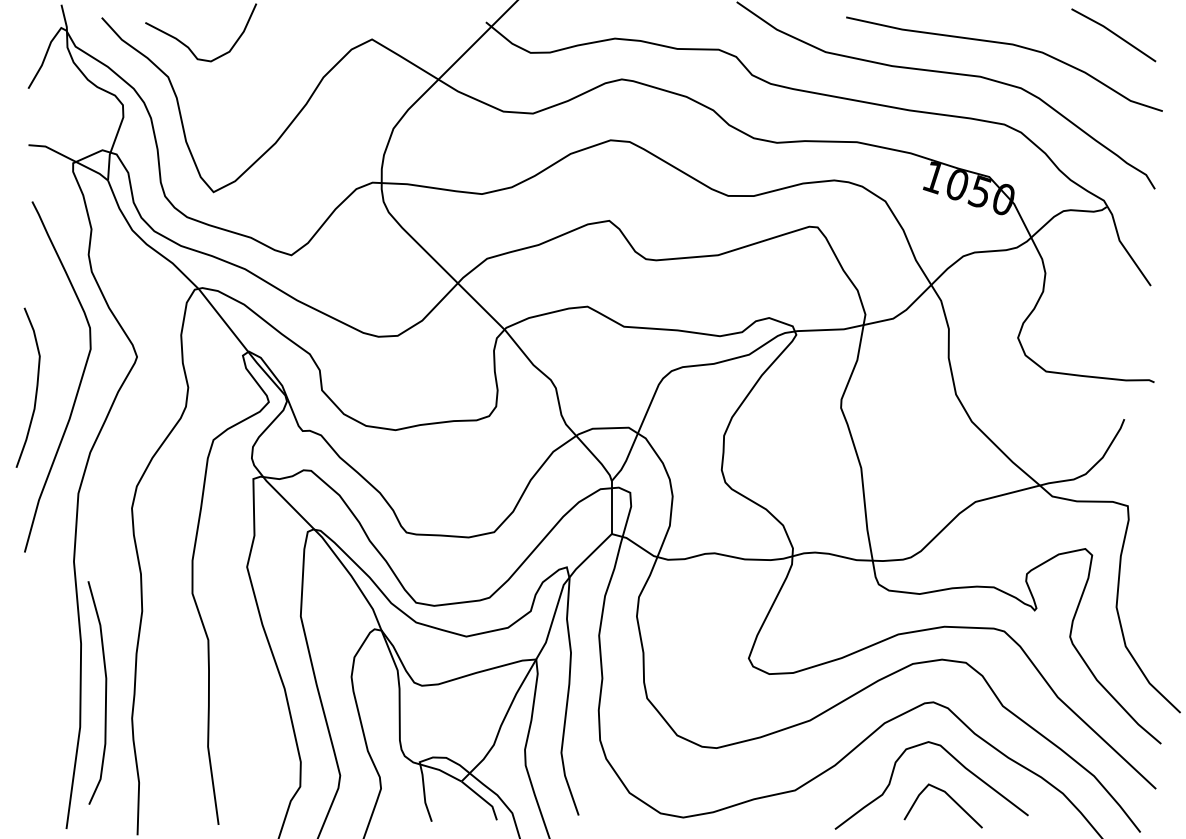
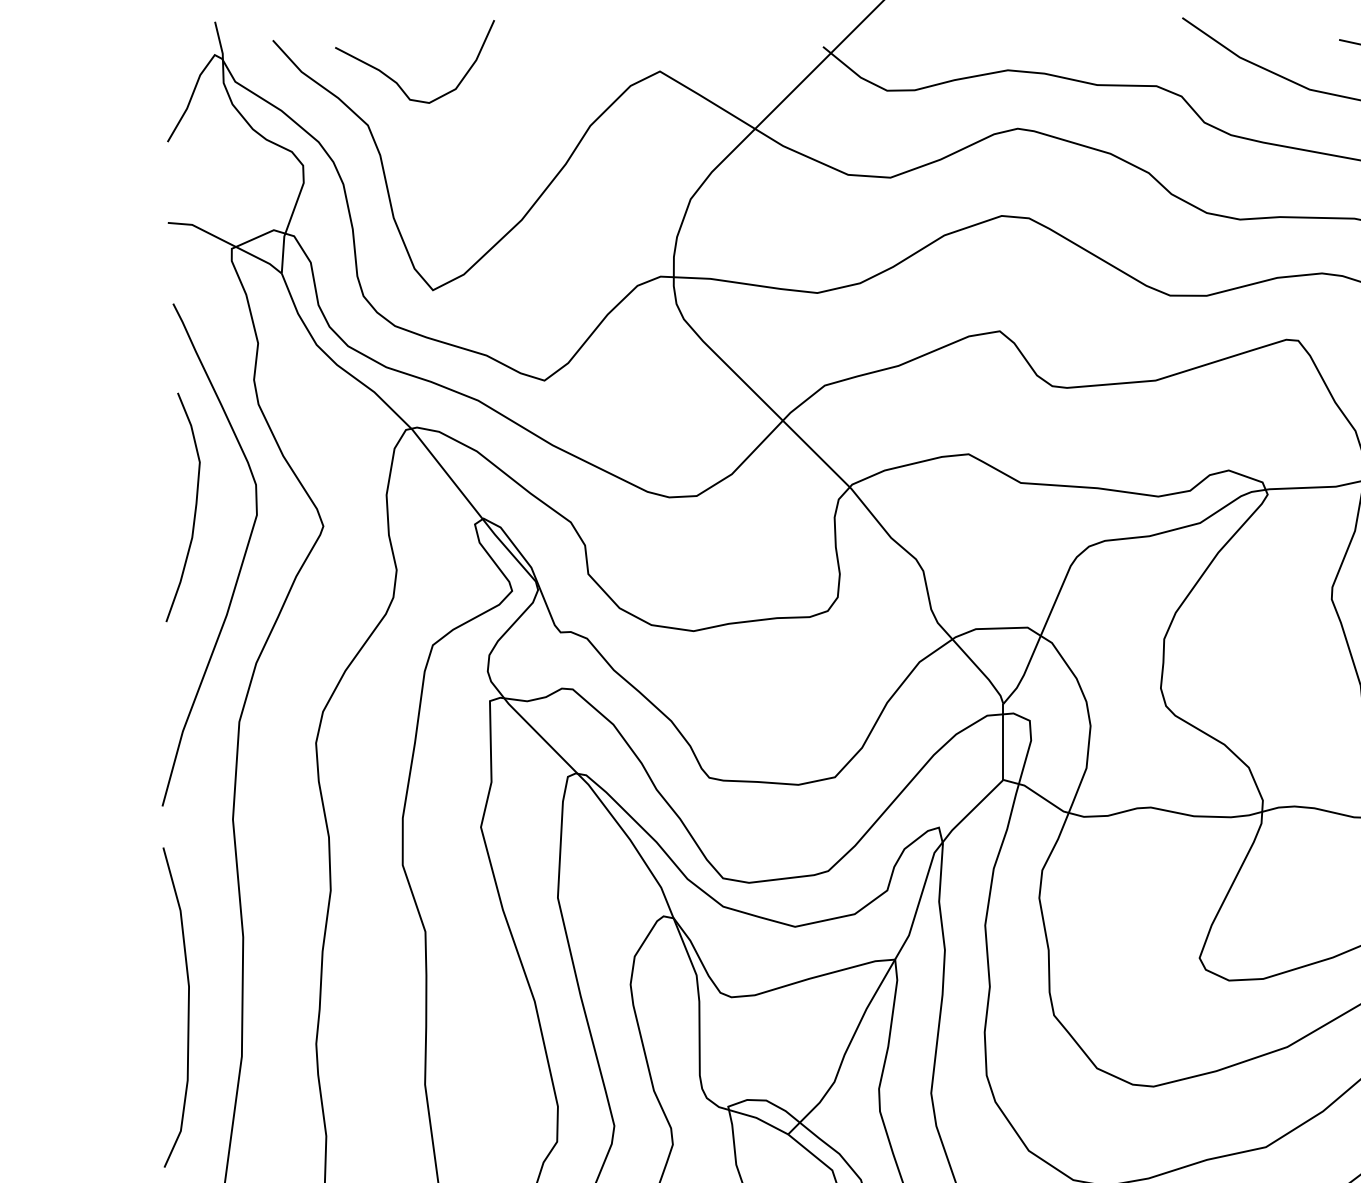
curve: (35, 390) -> (193, 511), moved
curve: (105, 692) -> (187, 1006), moved

